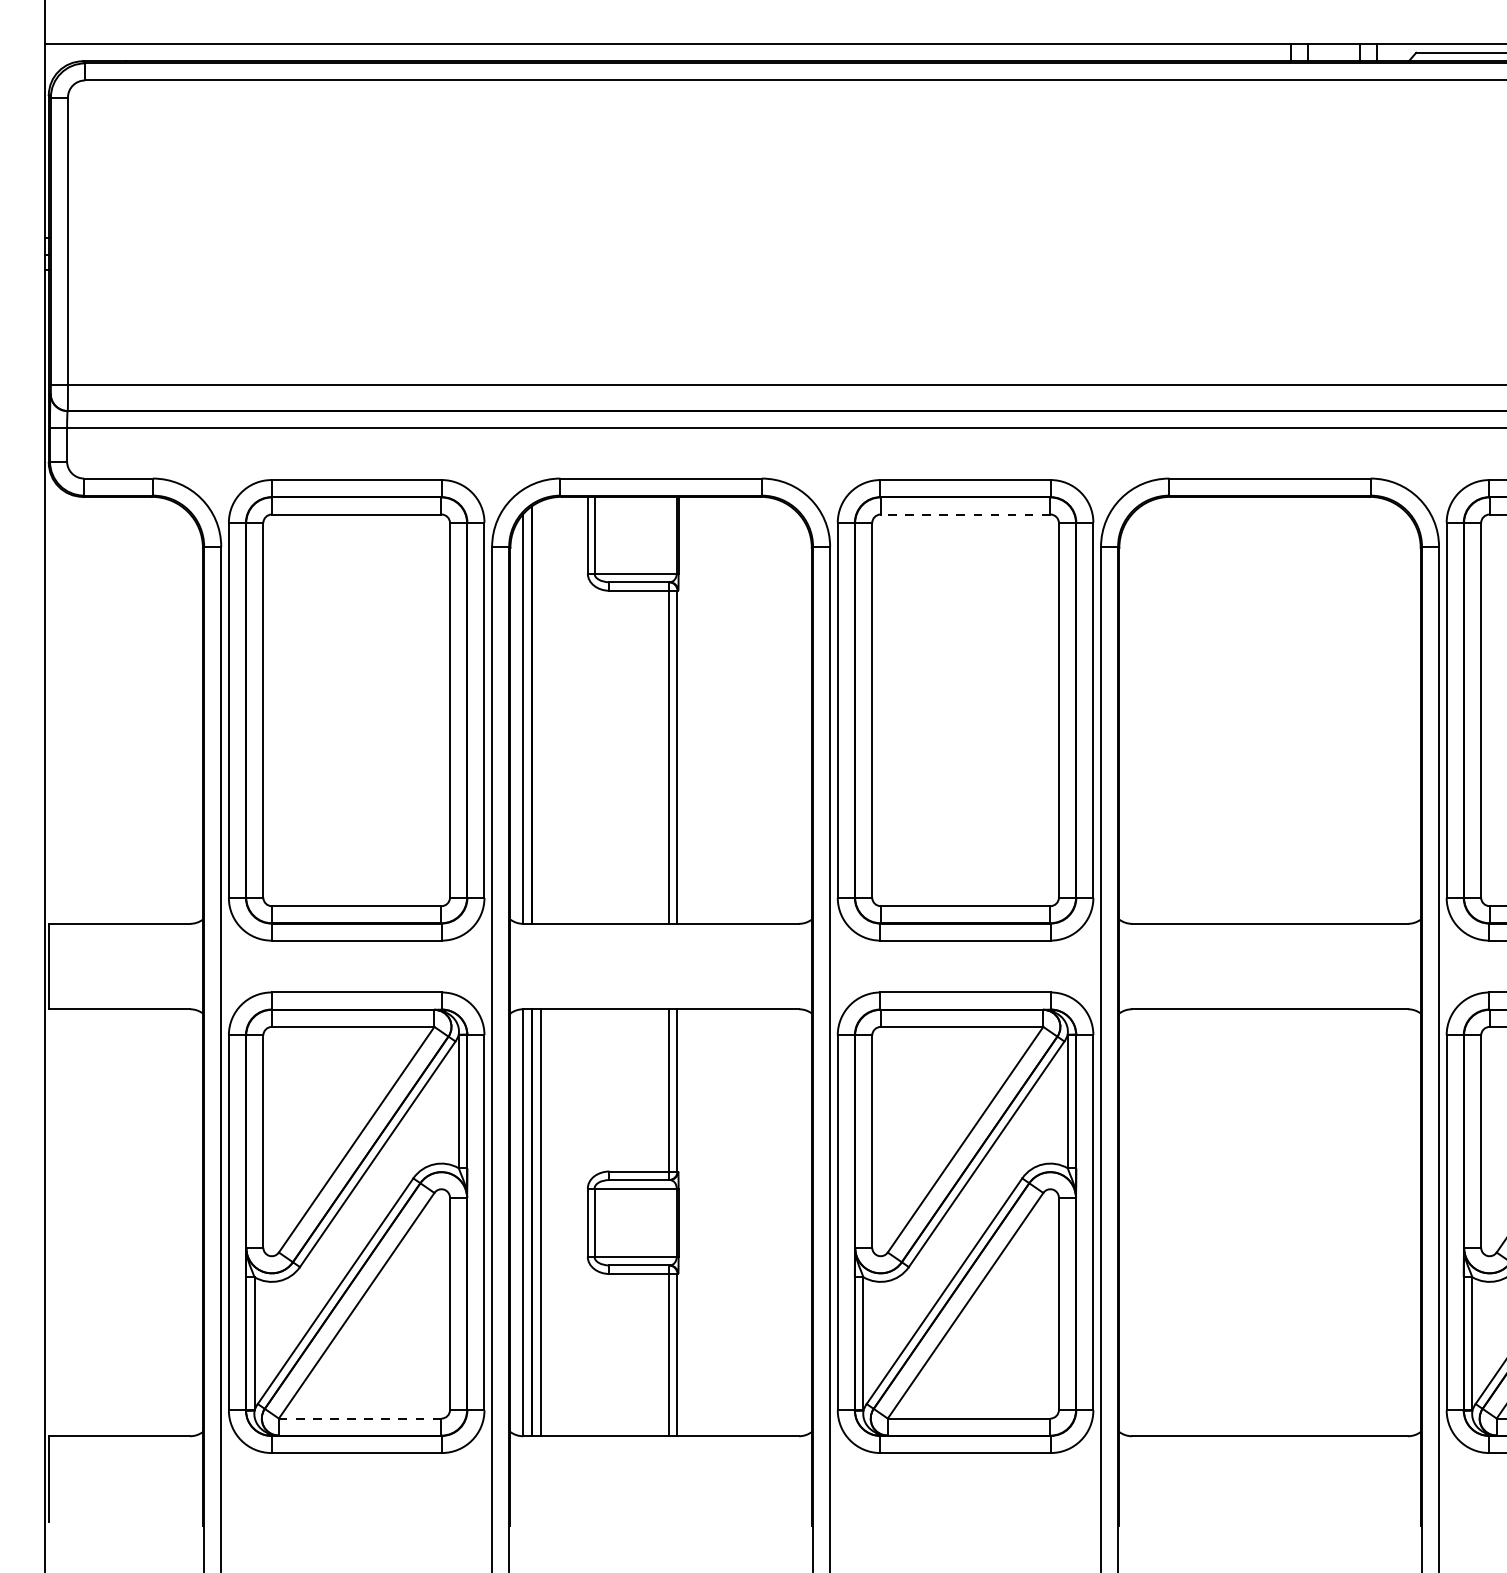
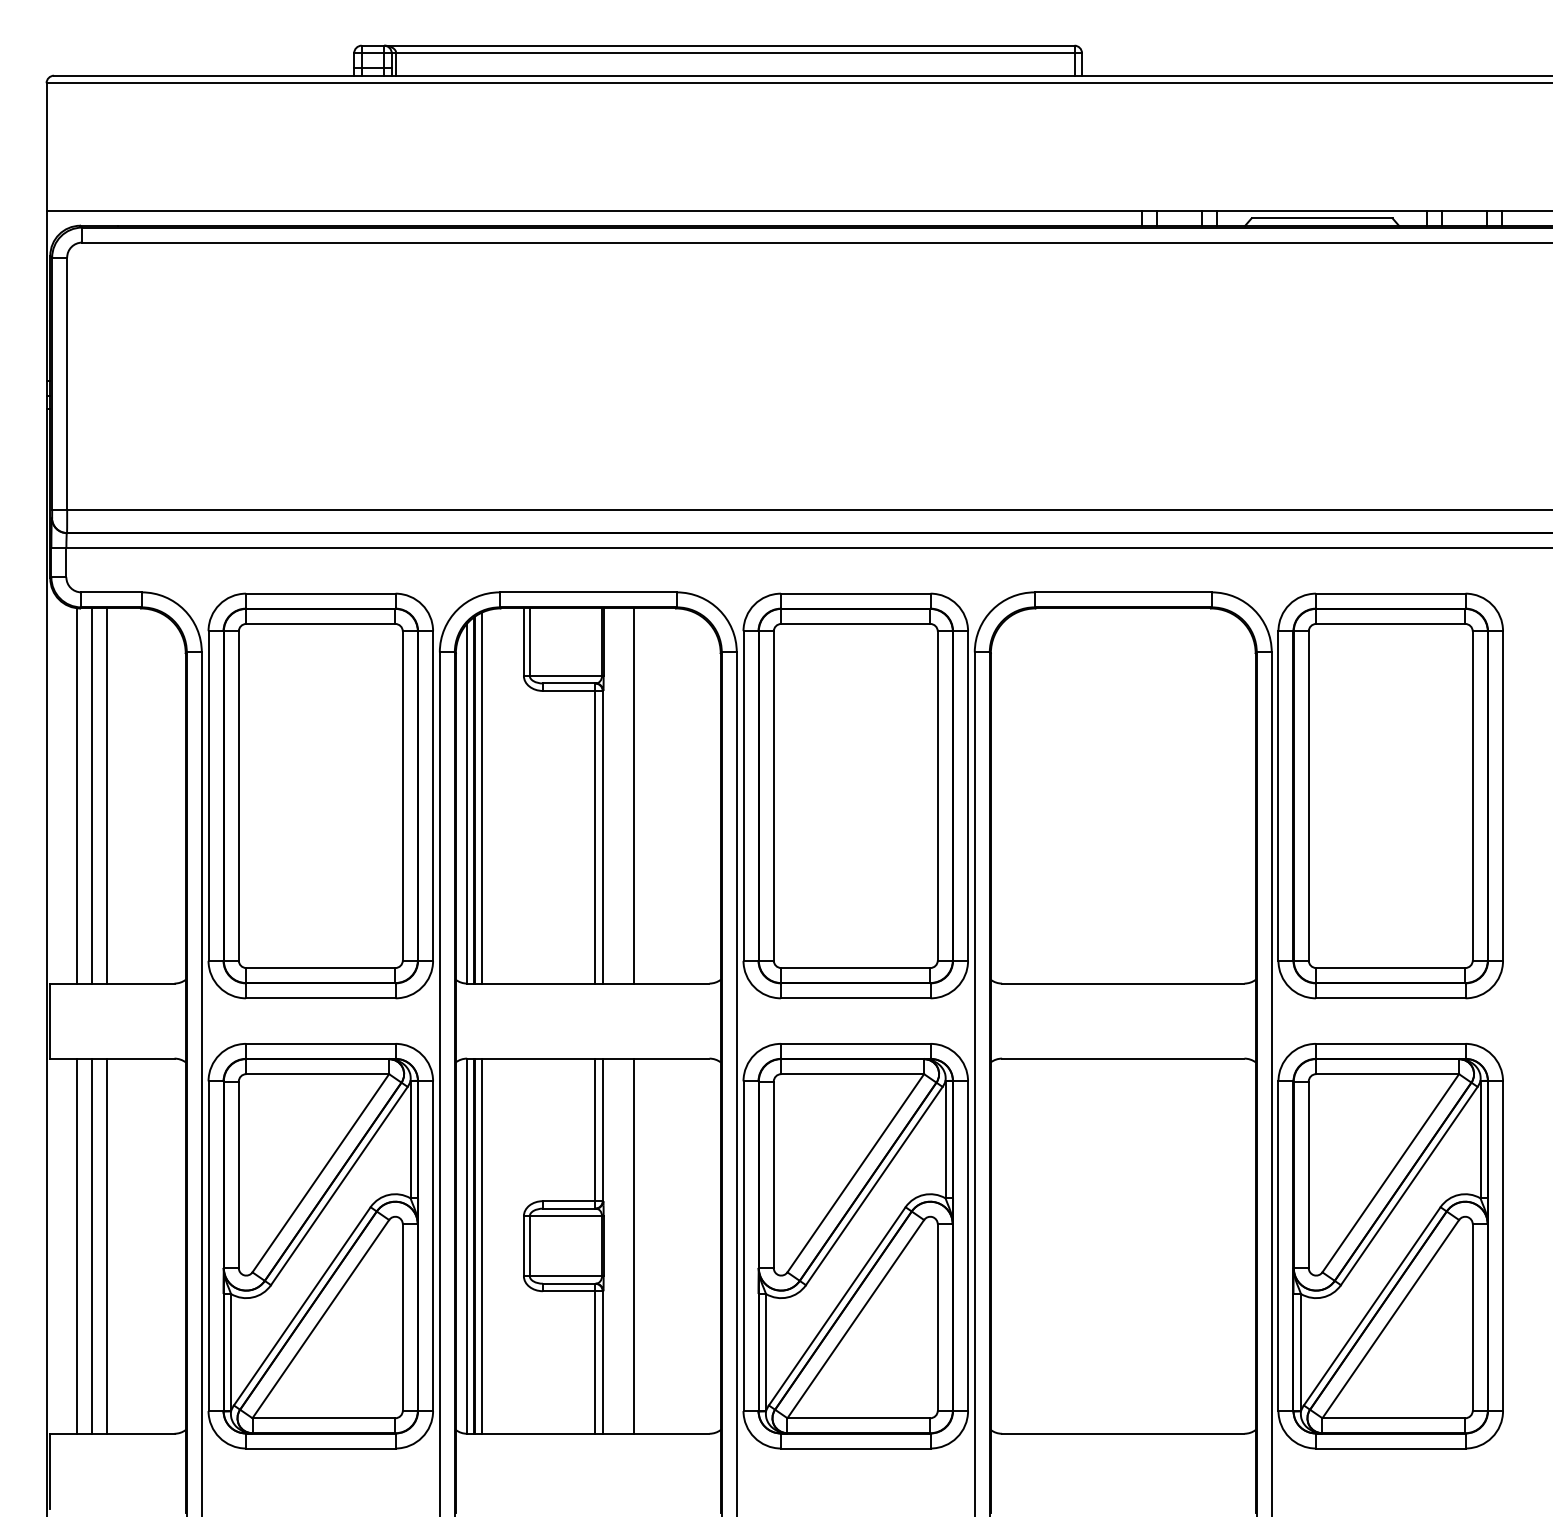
line: (965, 514) -> (855, 623), dashed -> solid
line: (78, 709) -> (76, 795), added
line: (95, 709) -> (91, 795), added
line: (112, 709) -> (106, 795), added
line: (713, 709) -> (634, 795), added
line: (540, 712) -> (482, 797), added
line: (78, 1221) -> (76, 1245), added
line: (95, 1221) -> (91, 1245), added
line: (112, 1221) -> (106, 1245), added
line: (713, 1221) -> (634, 1245), added
line: (360, 1418) -> (324, 1418), dashed -> solid

